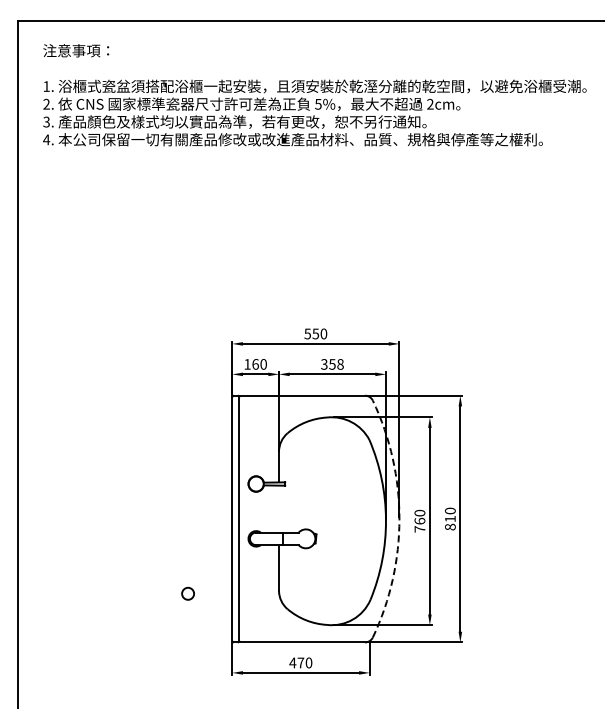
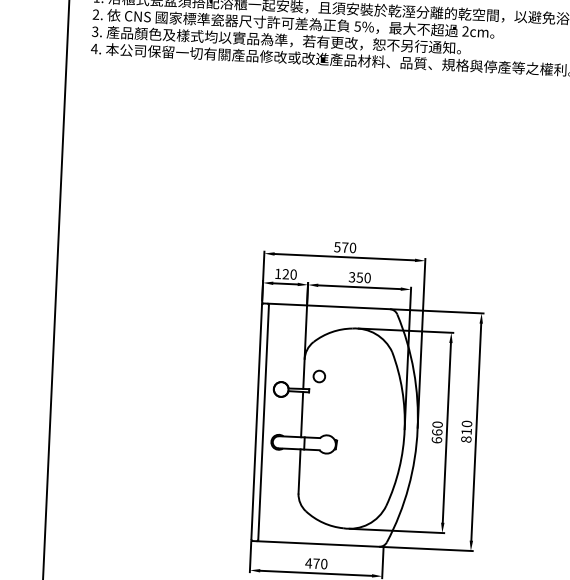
text: (315, 333) -> (344, 247), 550 -> 570
text: (255, 364) -> (285, 274), 160 -> 120
text: (340, 364) -> (367, 278), 358 -> 350
line: (279, 508) -> (302, 414), added
arc: (399, 519) -> (417, 429), dashed -> solid
text: (419, 529) -> (436, 440), 760 -> 660
circle: (187, 593) -> (318, 376), moved

